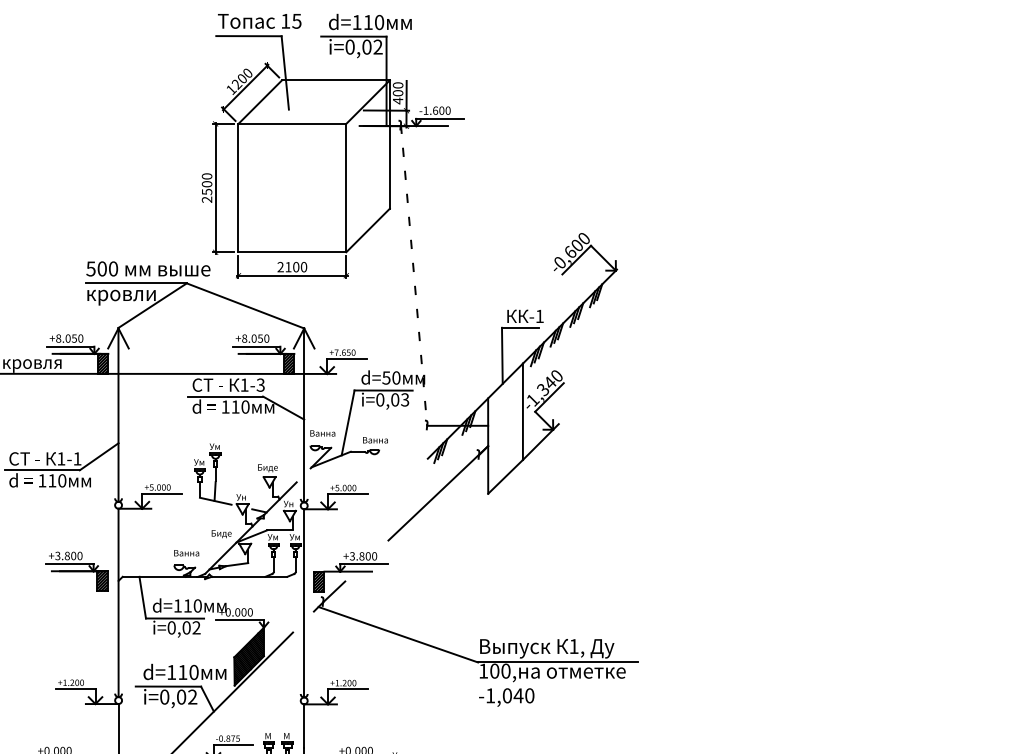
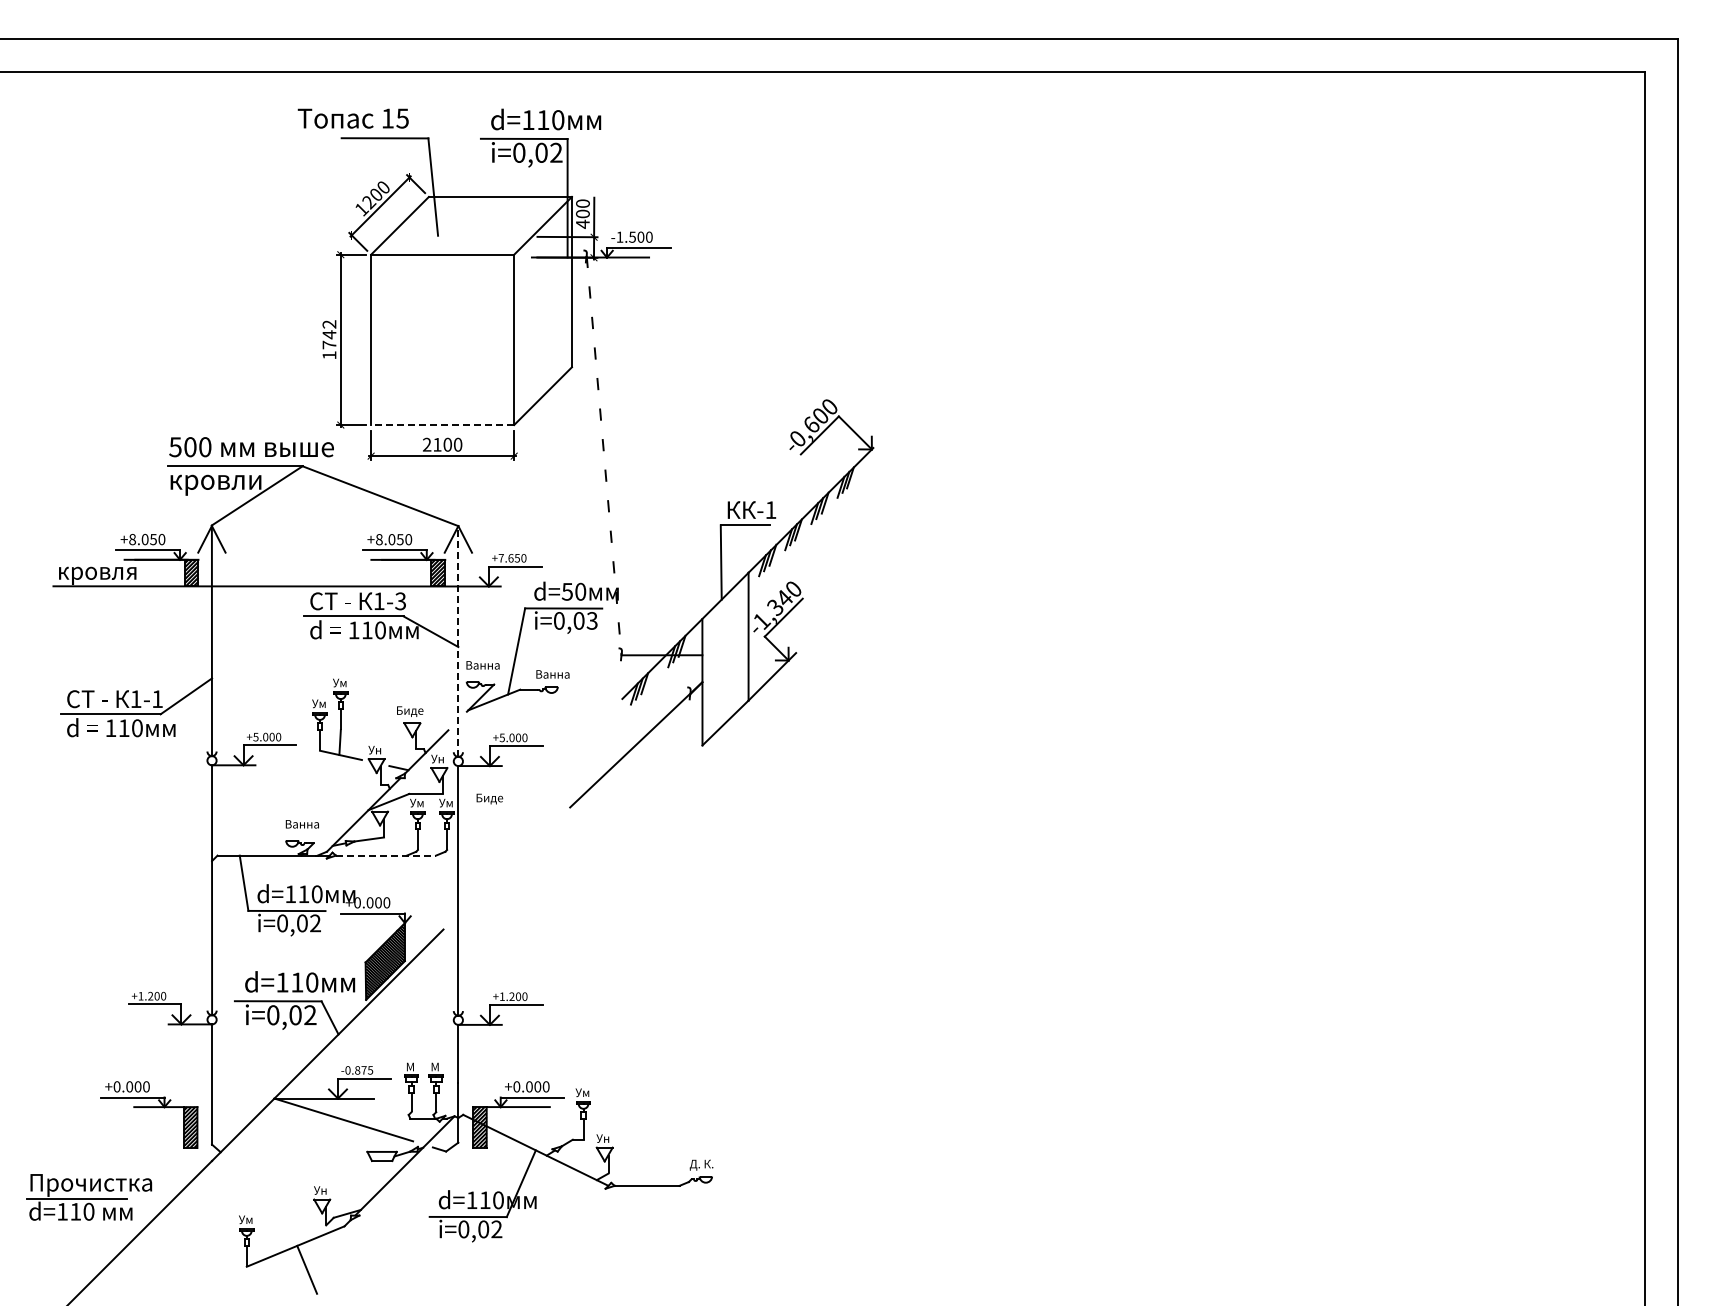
text: (259, 21) -> (352, 118), moved
text: (435, 110) -> (632, 236), -1.600 -> -1.500
text: (207, 187) -> (329, 339), 2500 -> 1742
line: (292, 252) -> (442, 425), solid -> dashed
line: (304, 414) -> (458, 640), solid -> dashed
text: (221, 533) -> (489, 798), moved
part: (76, 571) -> (156, 848), removed
line: (250, 576) -> (386, 855), solid -> dashed
part: (479, 639) -> (691, 938), removed

